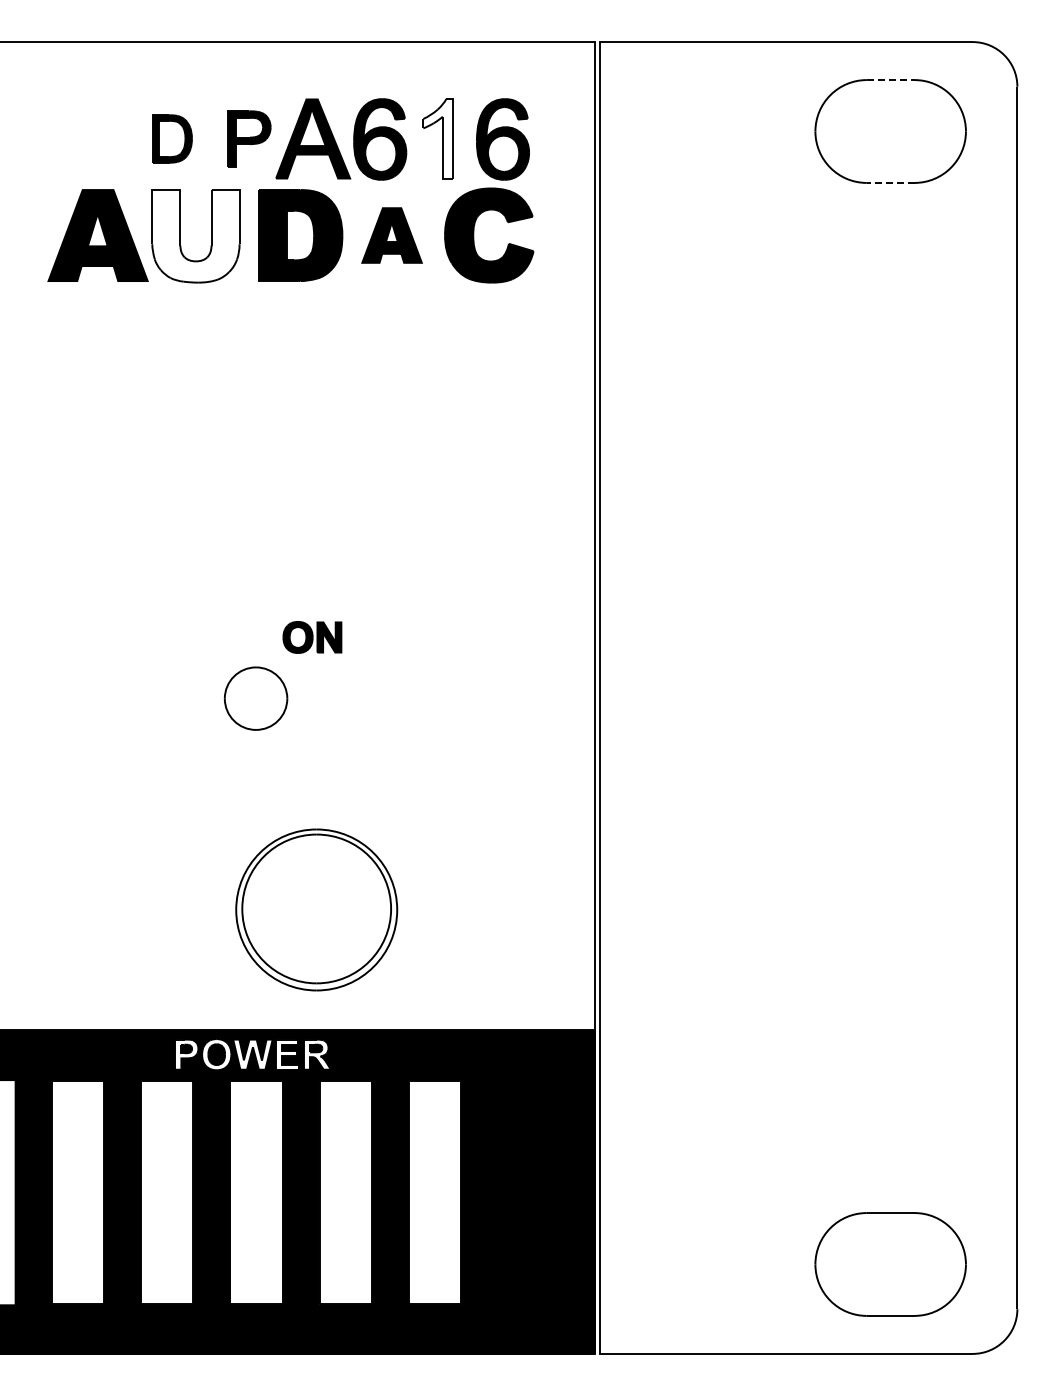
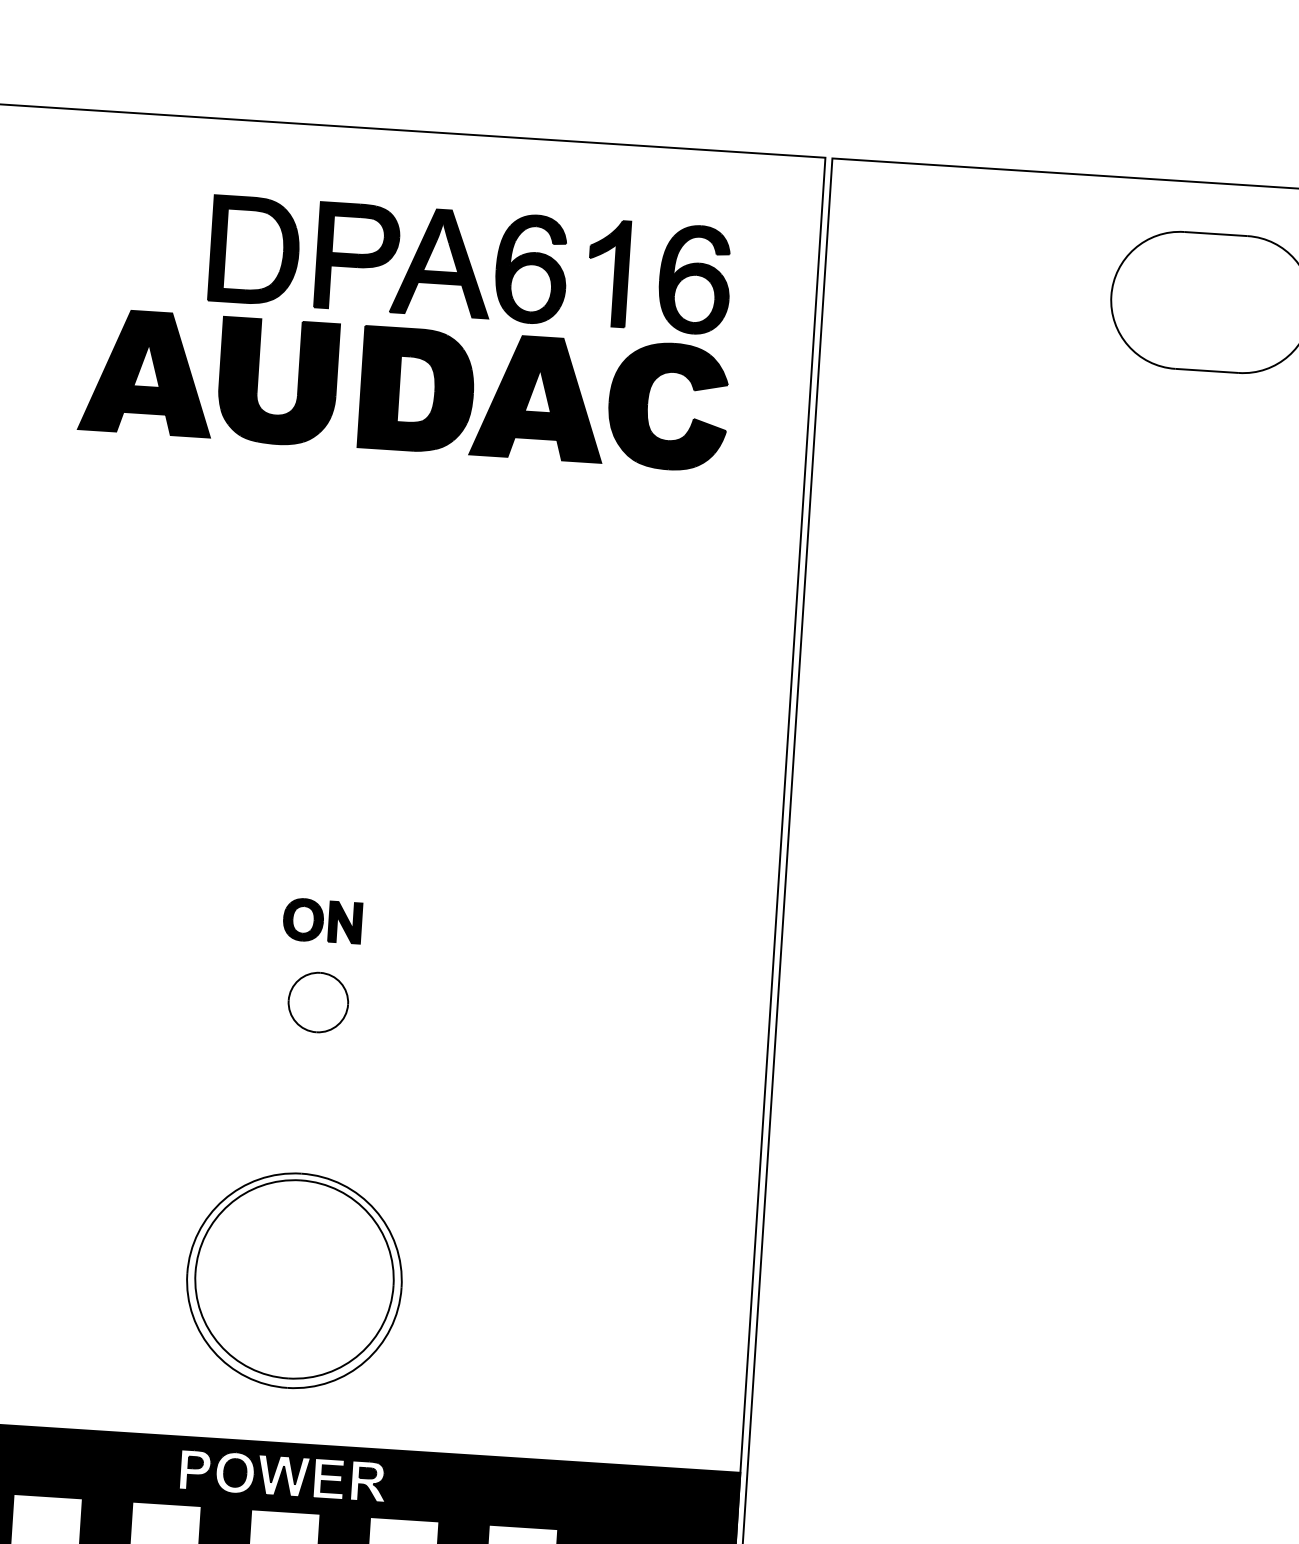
line: (890, 80) -> (1215, 234), dashed -> solid
part: (172, 138) -> (255, 249), size x1.67
part: (249, 138) -> (357, 256), size x1.43
fill: (437, 138) -> (607, 272), added
line: (890, 182) -> (1206, 370), dashed -> solid
part: (391, 235) -> (538, 397), size x1.67
fill: (195, 236) -> (277, 382), added
part: (312, 637) -> (322, 921), moved
part: (256, 698) -> (318, 1002), size x0.71
part: (316, 909) -> (294, 1280), moved

